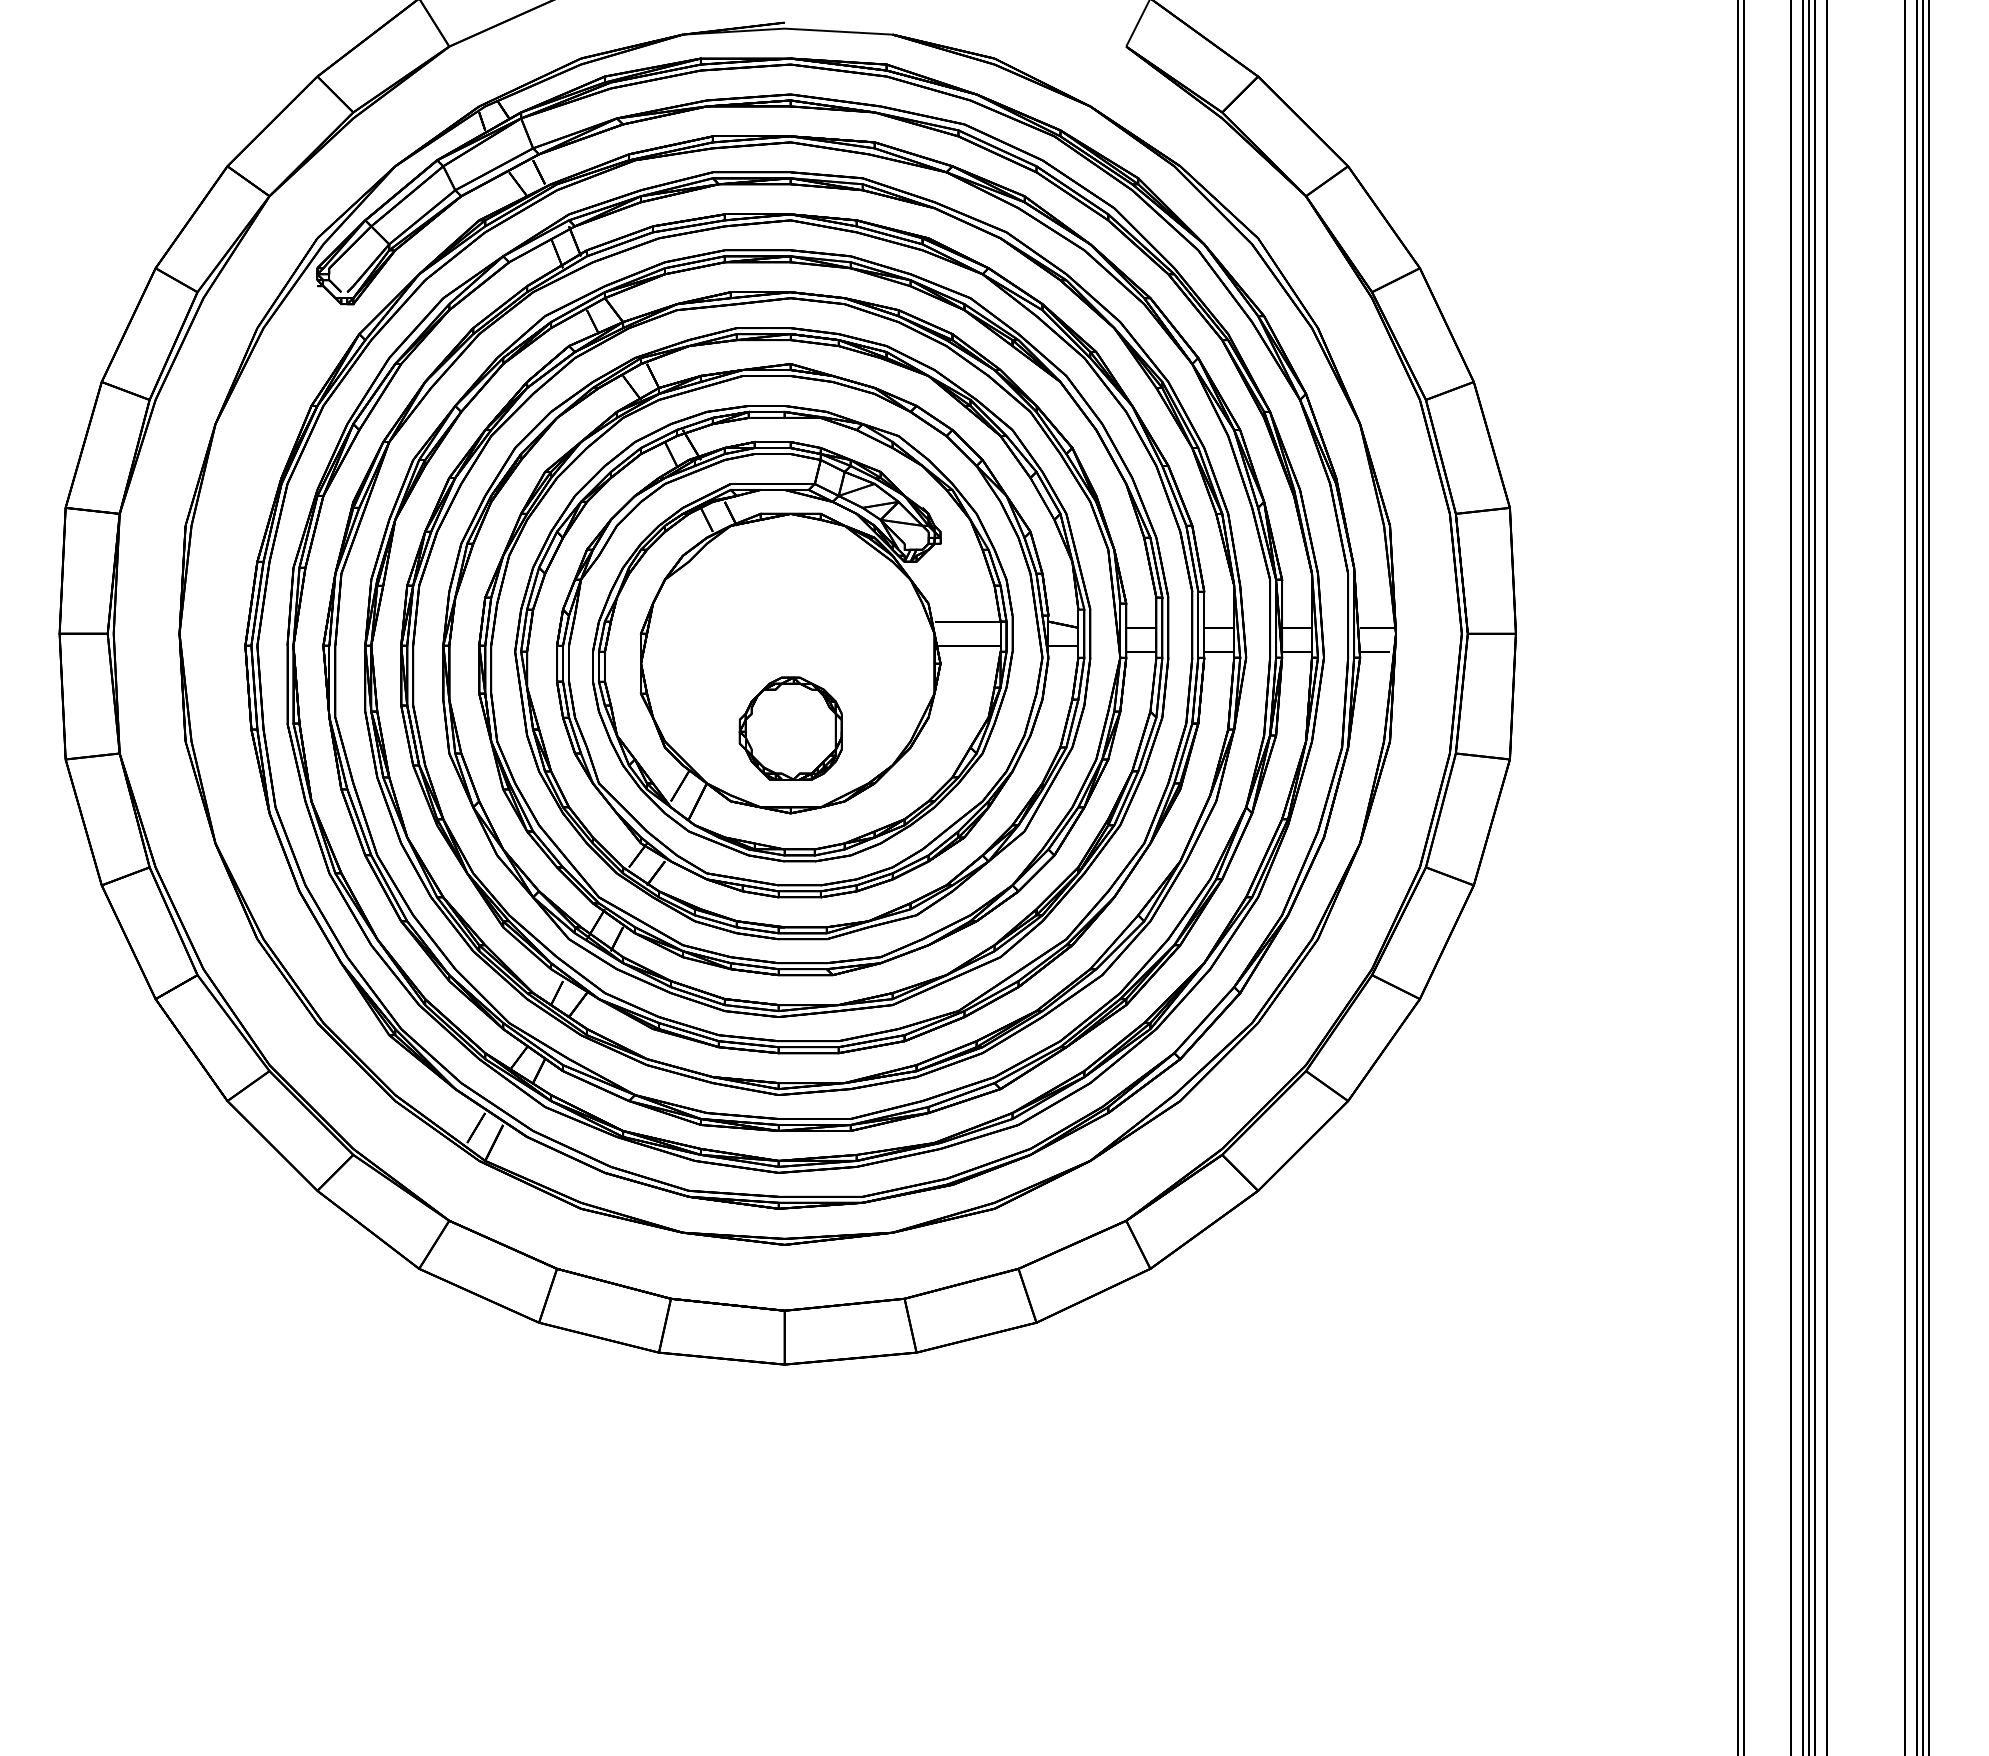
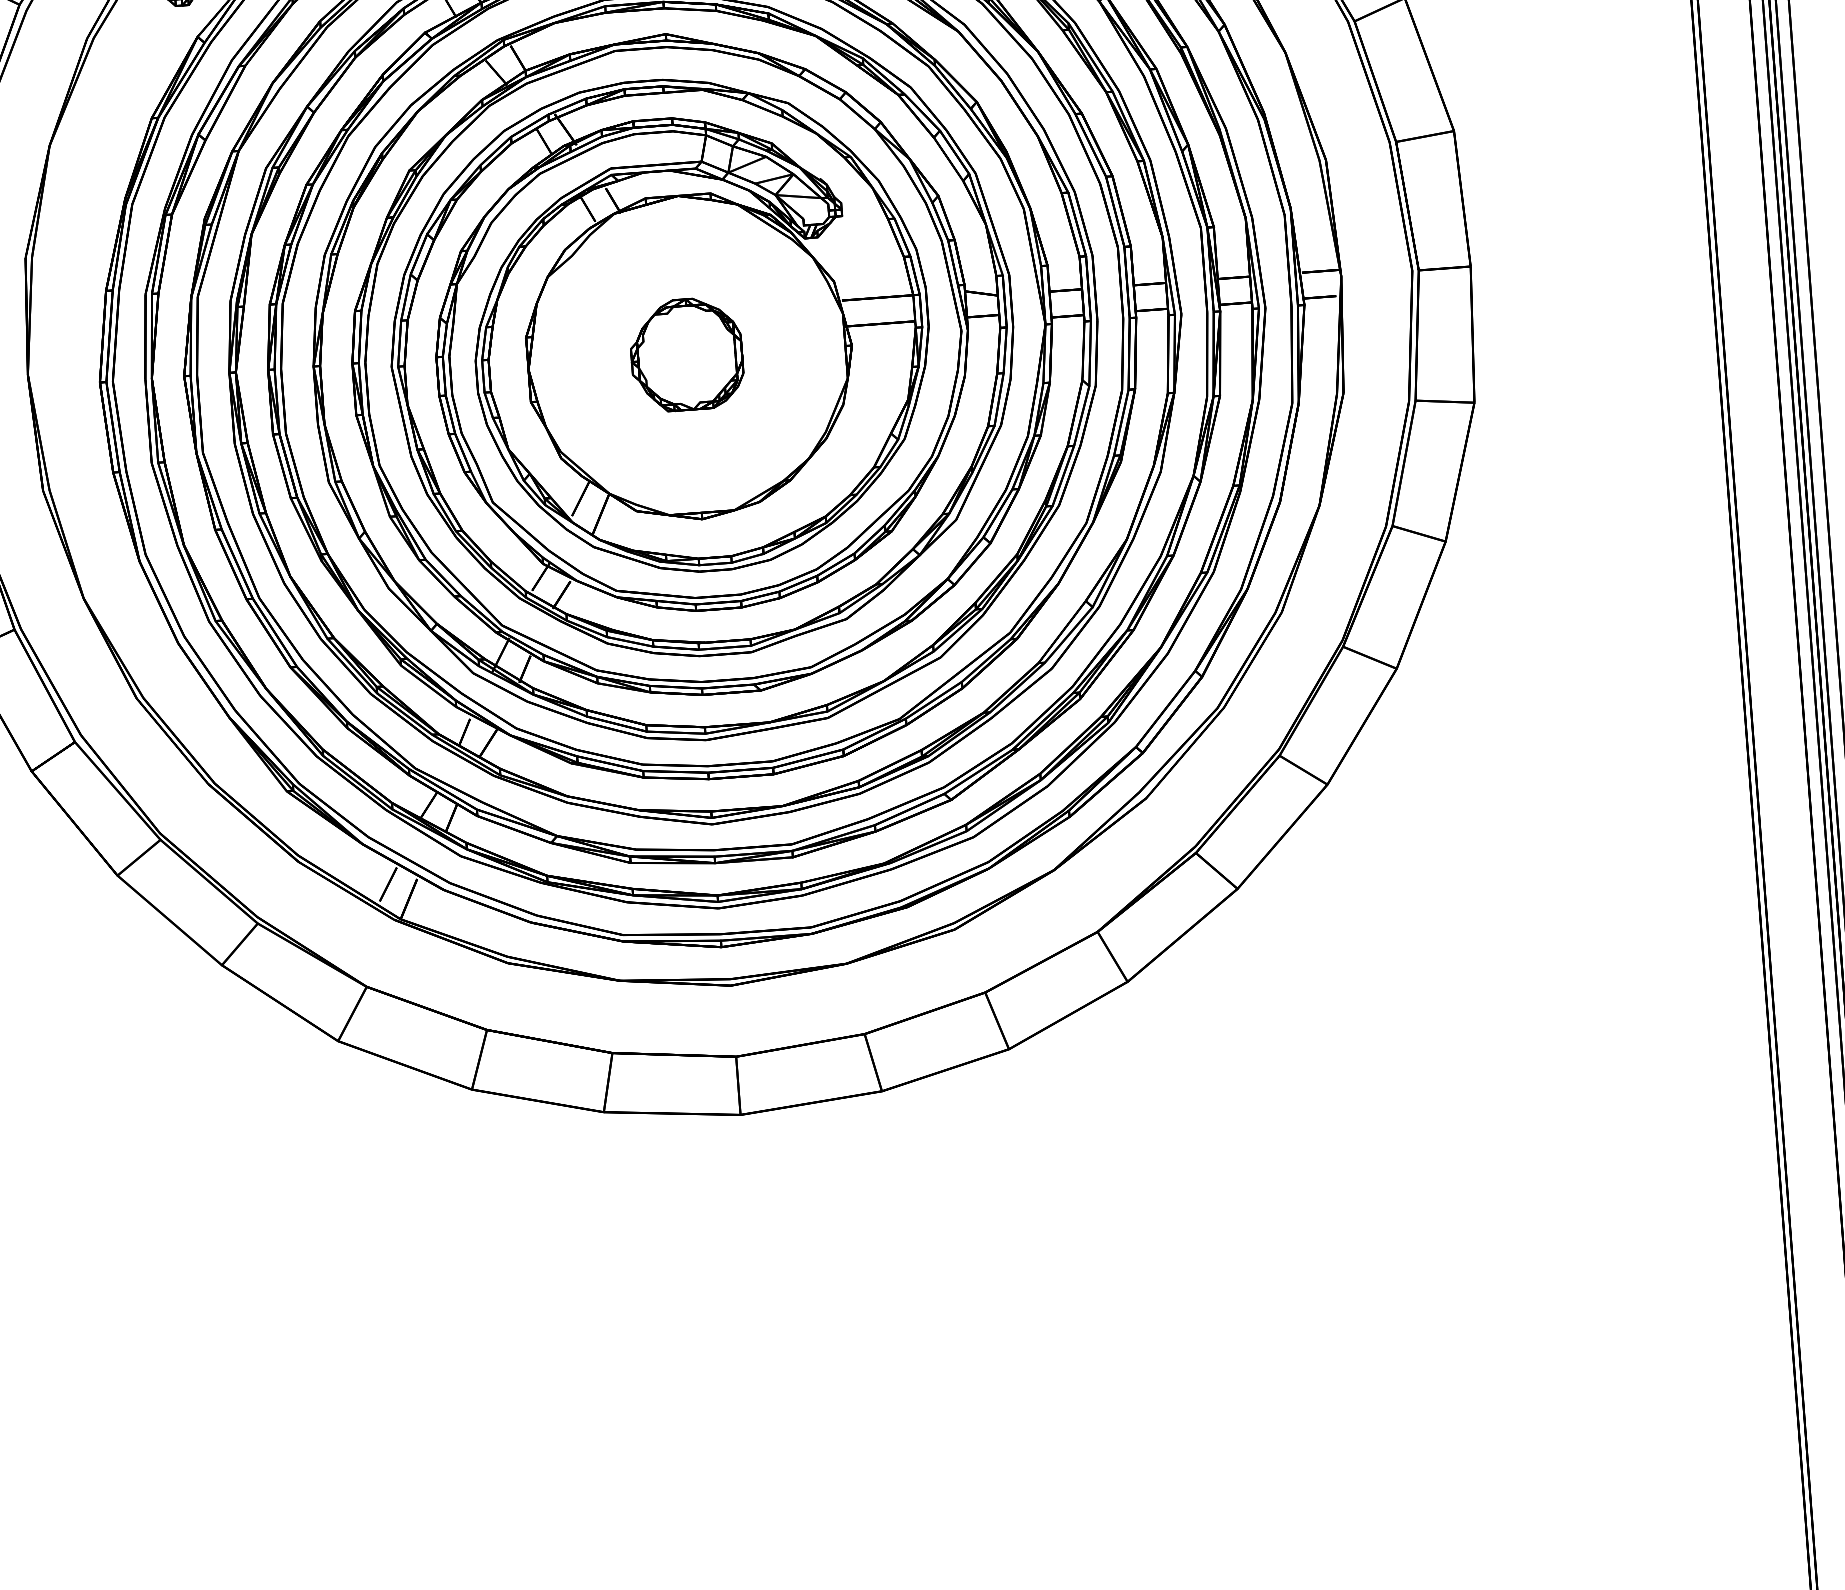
part: (790, 728) -> (686, 354), moved

